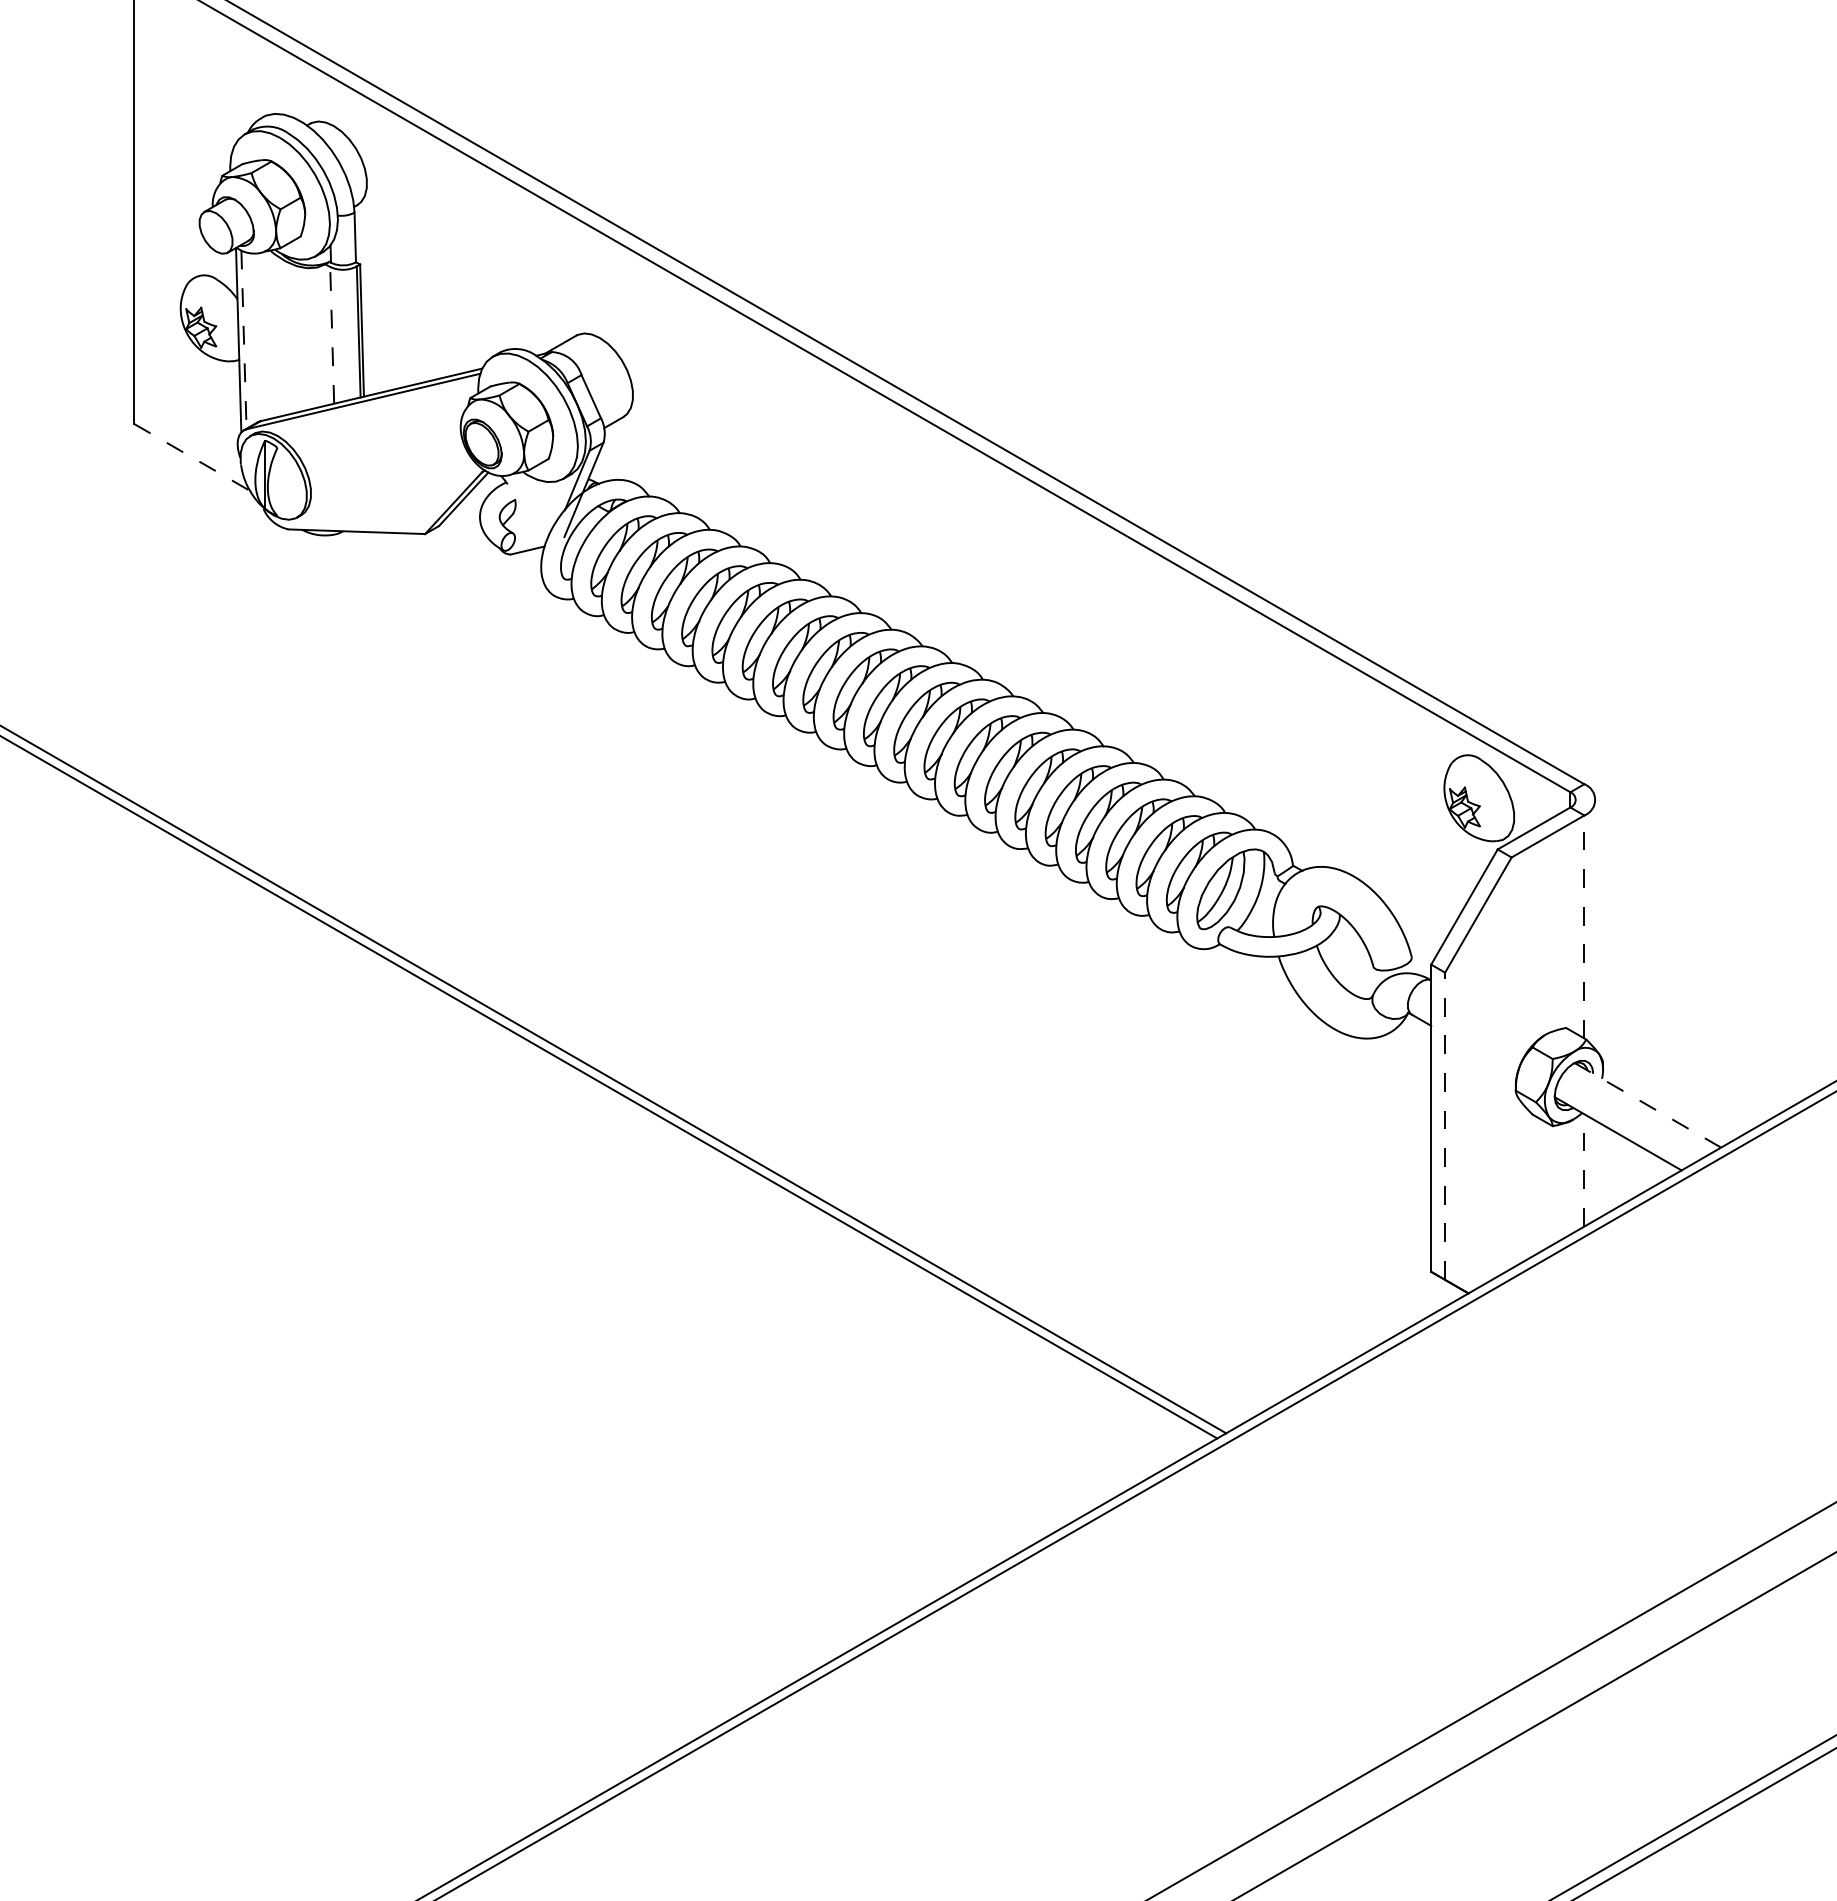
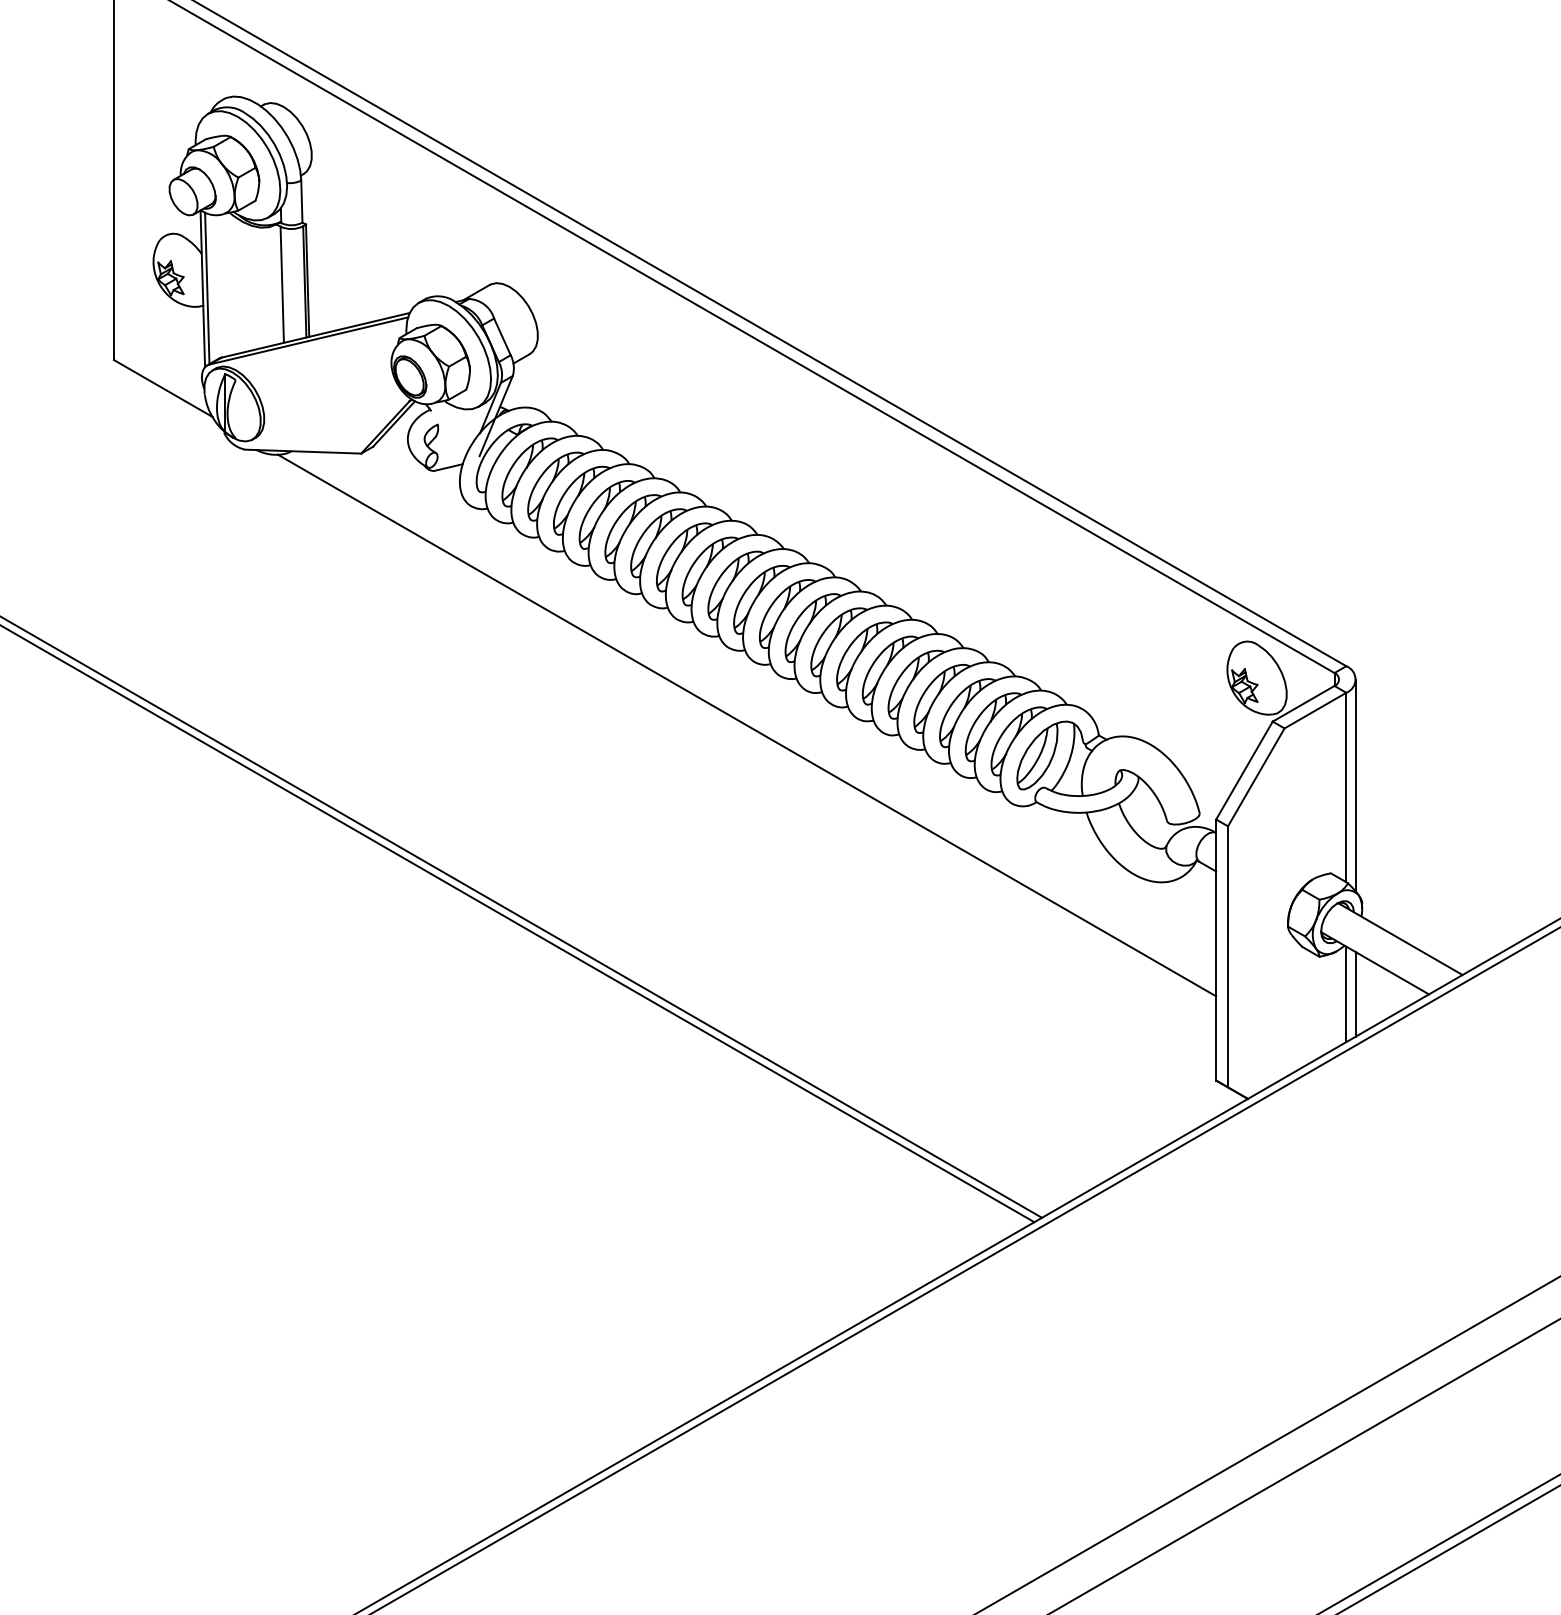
line: (332, 334) -> (282, 284), dashed -> solid
line: (243, 340) -> (206, 289), dashed -> solid
line: (192, 457) -> (163, 388), dashed -> solid
line: (878, 853) -> (746, 725), added
line: (1595, 924) -> (1355, 785), added
line: (1584, 926) -> (1346, 787), dashed -> solid
line: (1647, 1105) -> (1400, 939), dashed -> solid
line: (1445, 1126) -> (1228, 957), dashed -> solid
line: (1584, 1169) -> (1346, 993), dashed -> solid
line: (1595, 1170) -> (1355, 994), added

